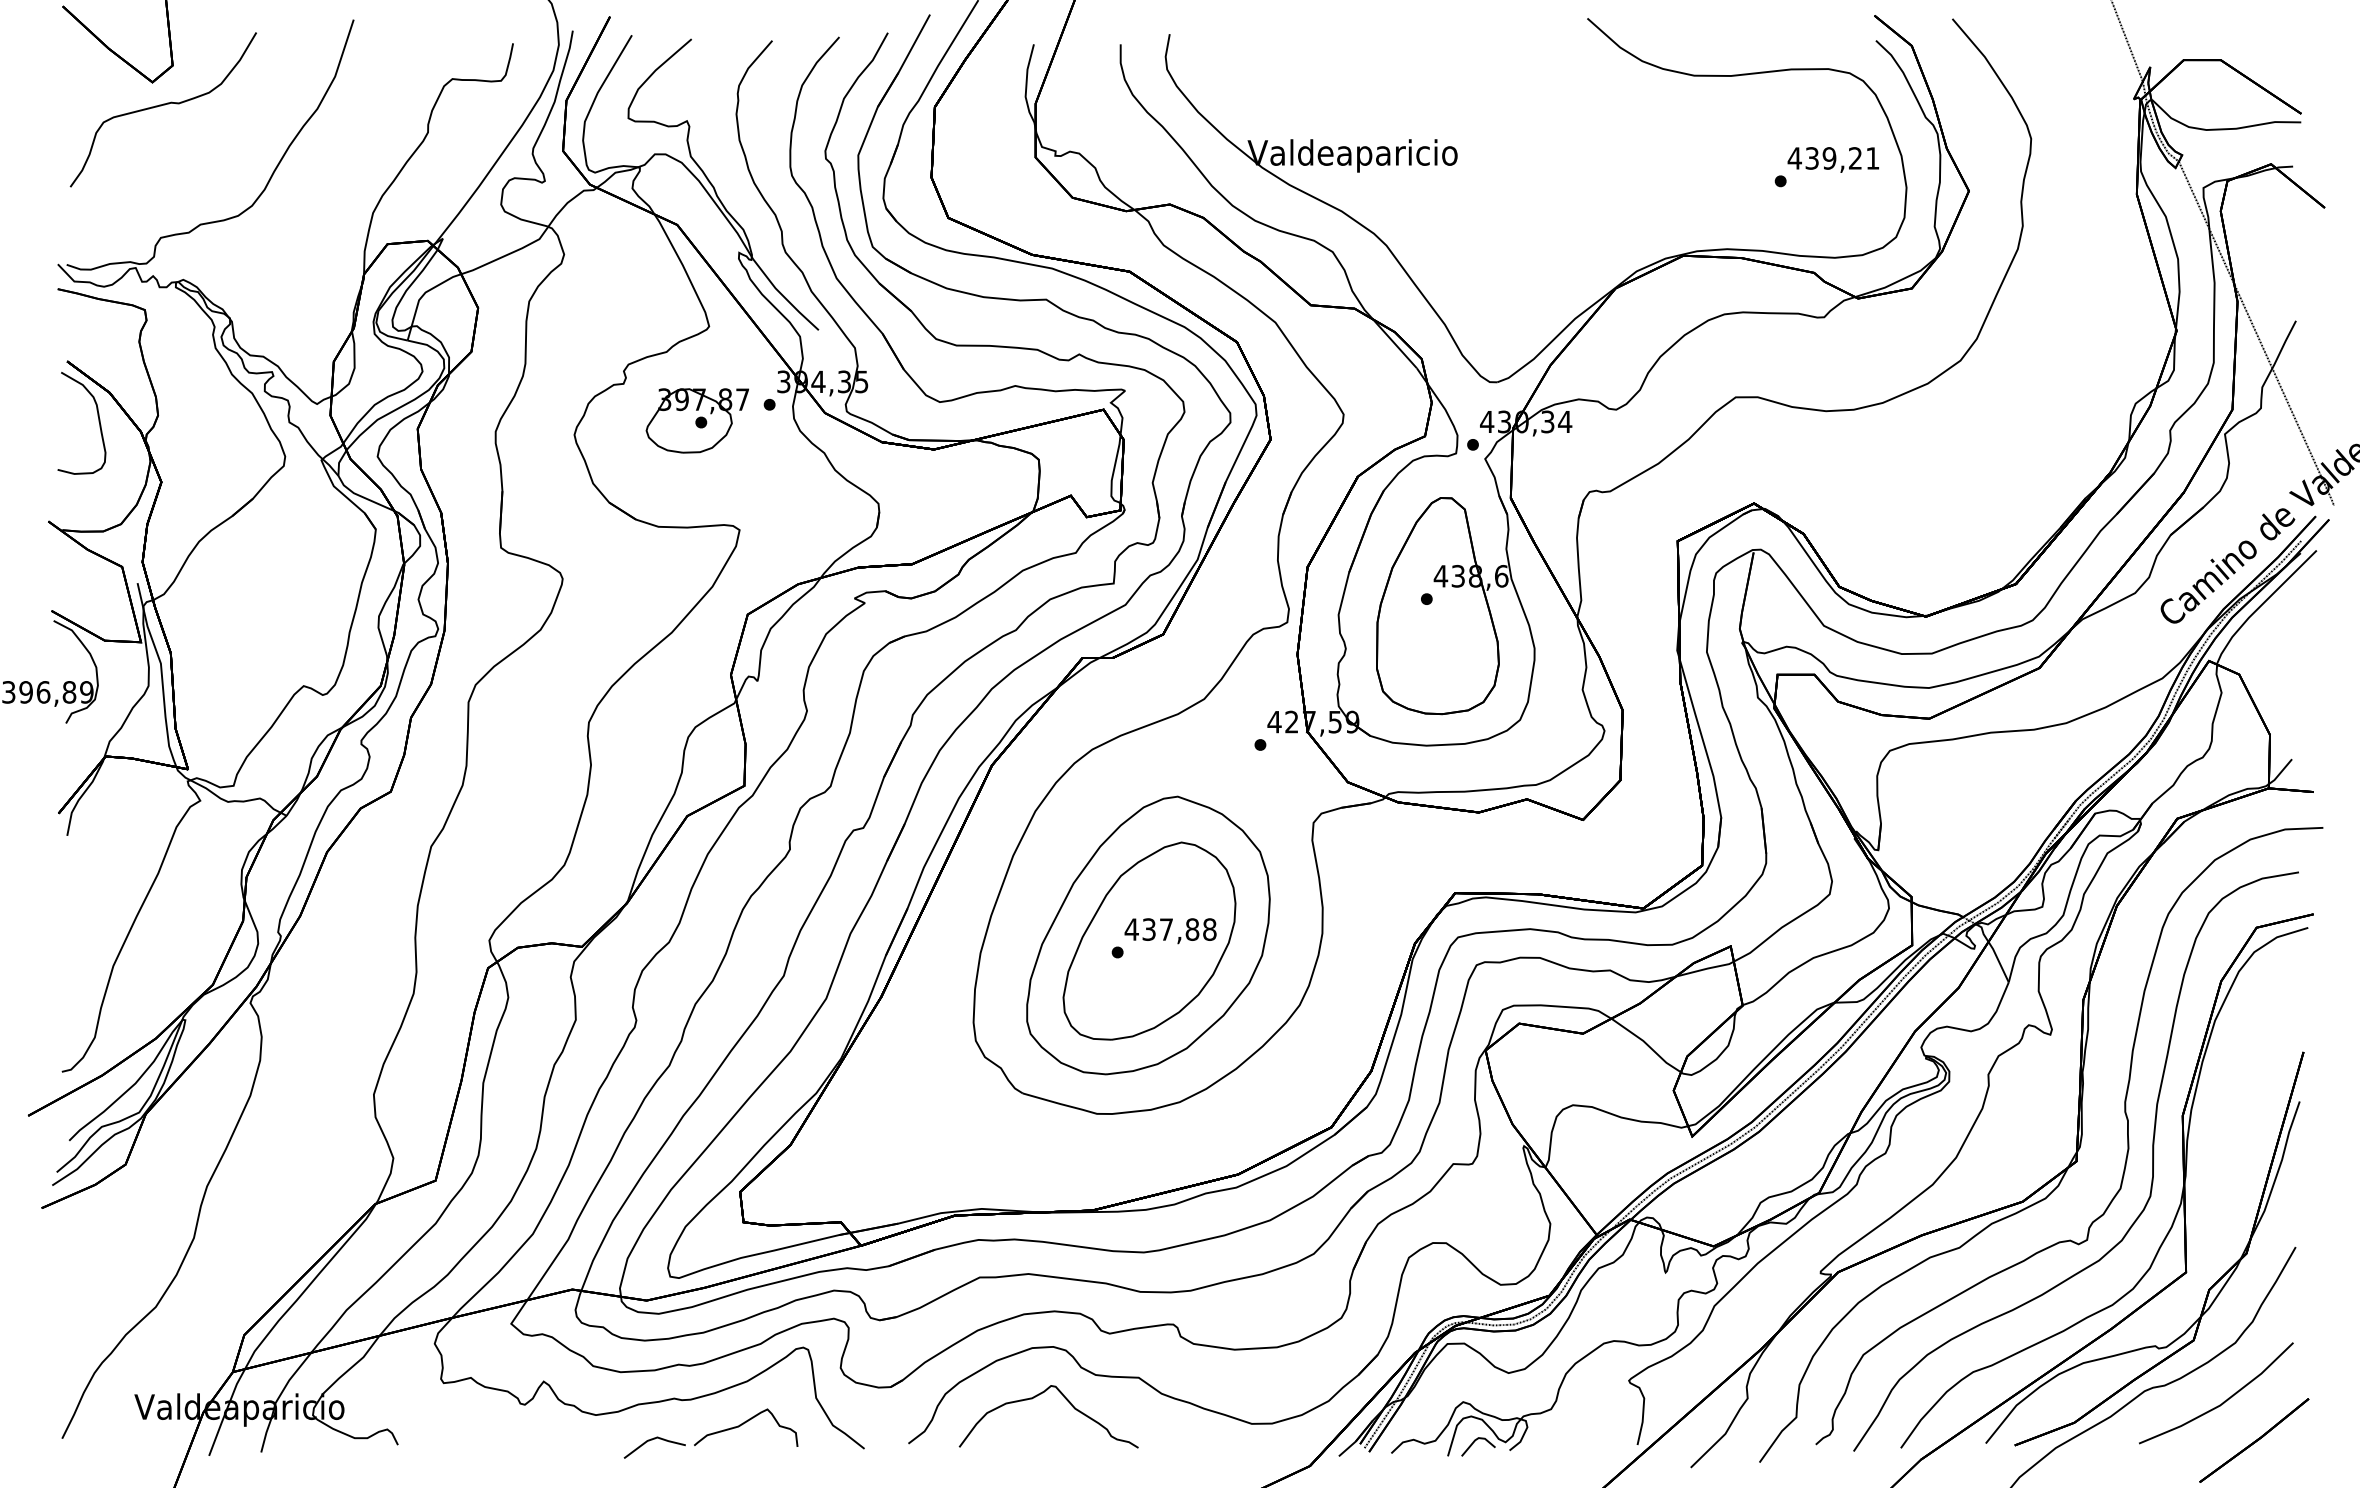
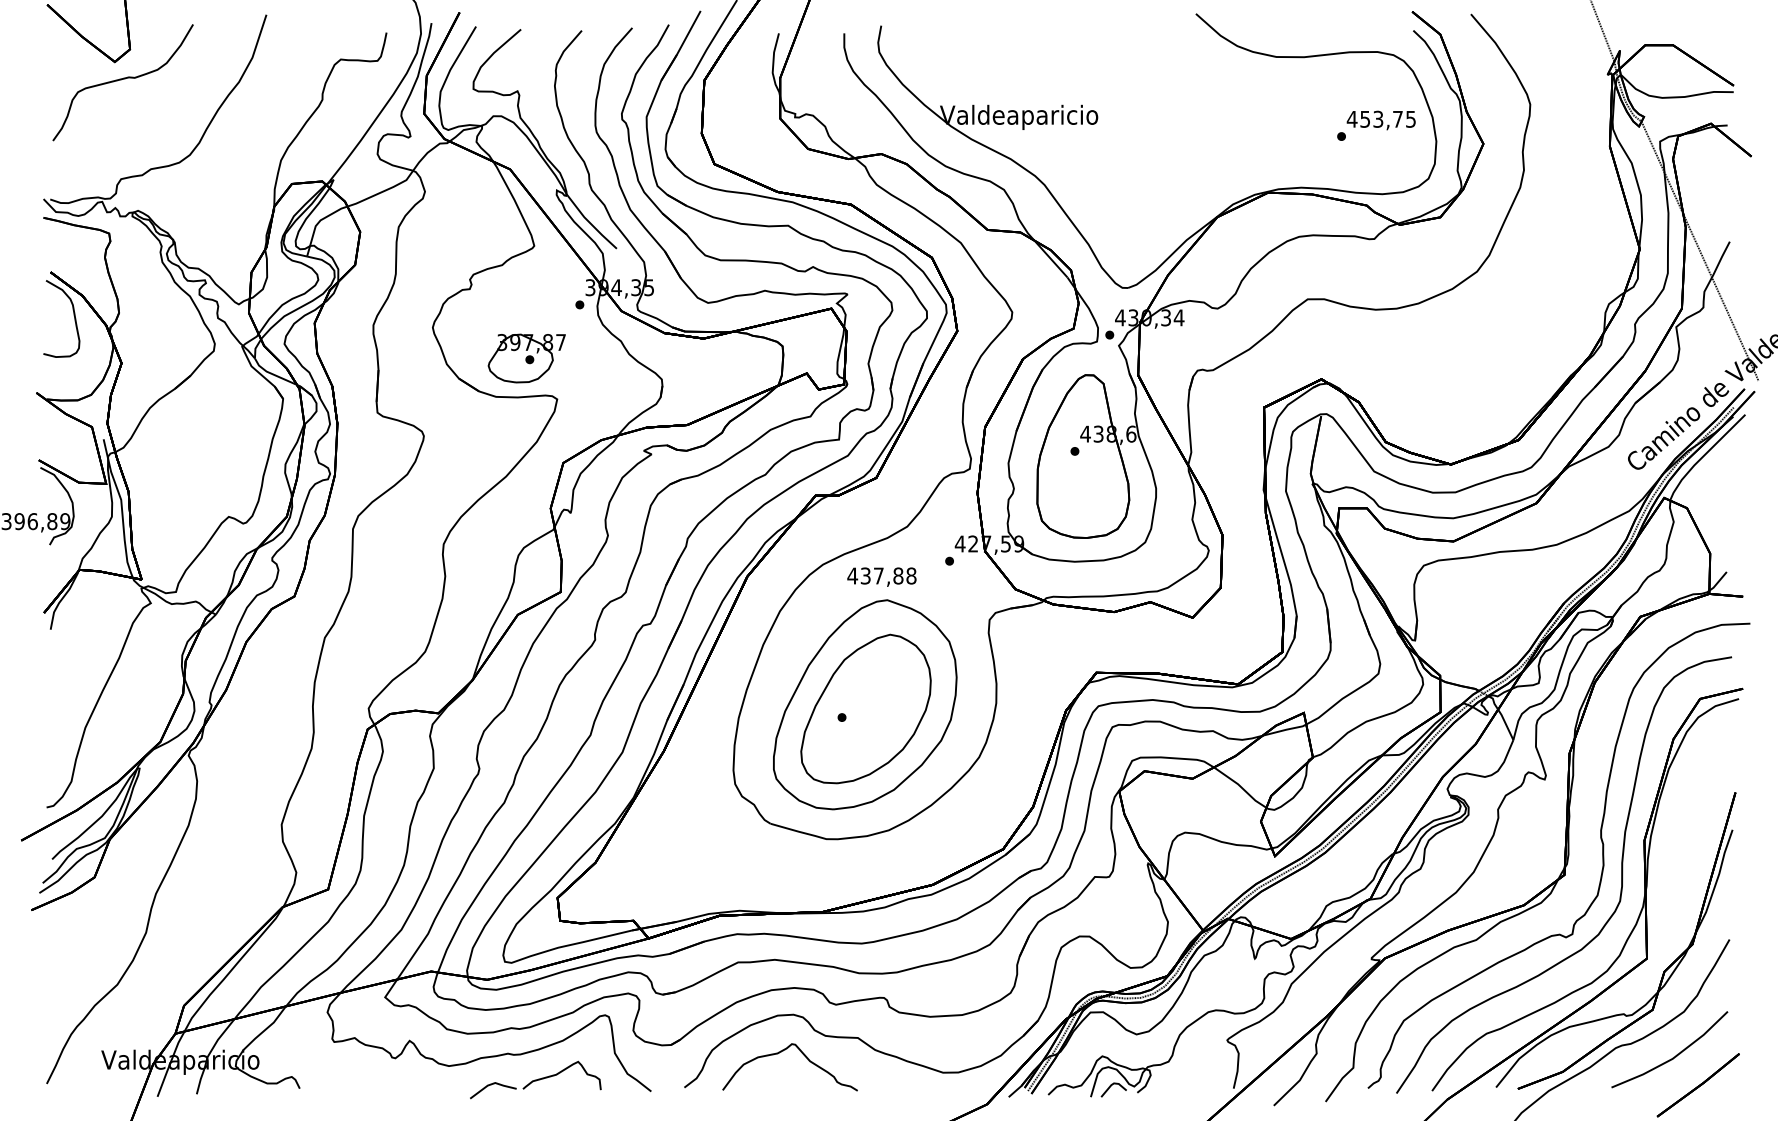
text: (1842, 158) -> (1388, 119), 439,21 -> 453,75
part: (697, 420) -> (526, 358), moved
text: (1170, 931) -> (881, 577), moved

